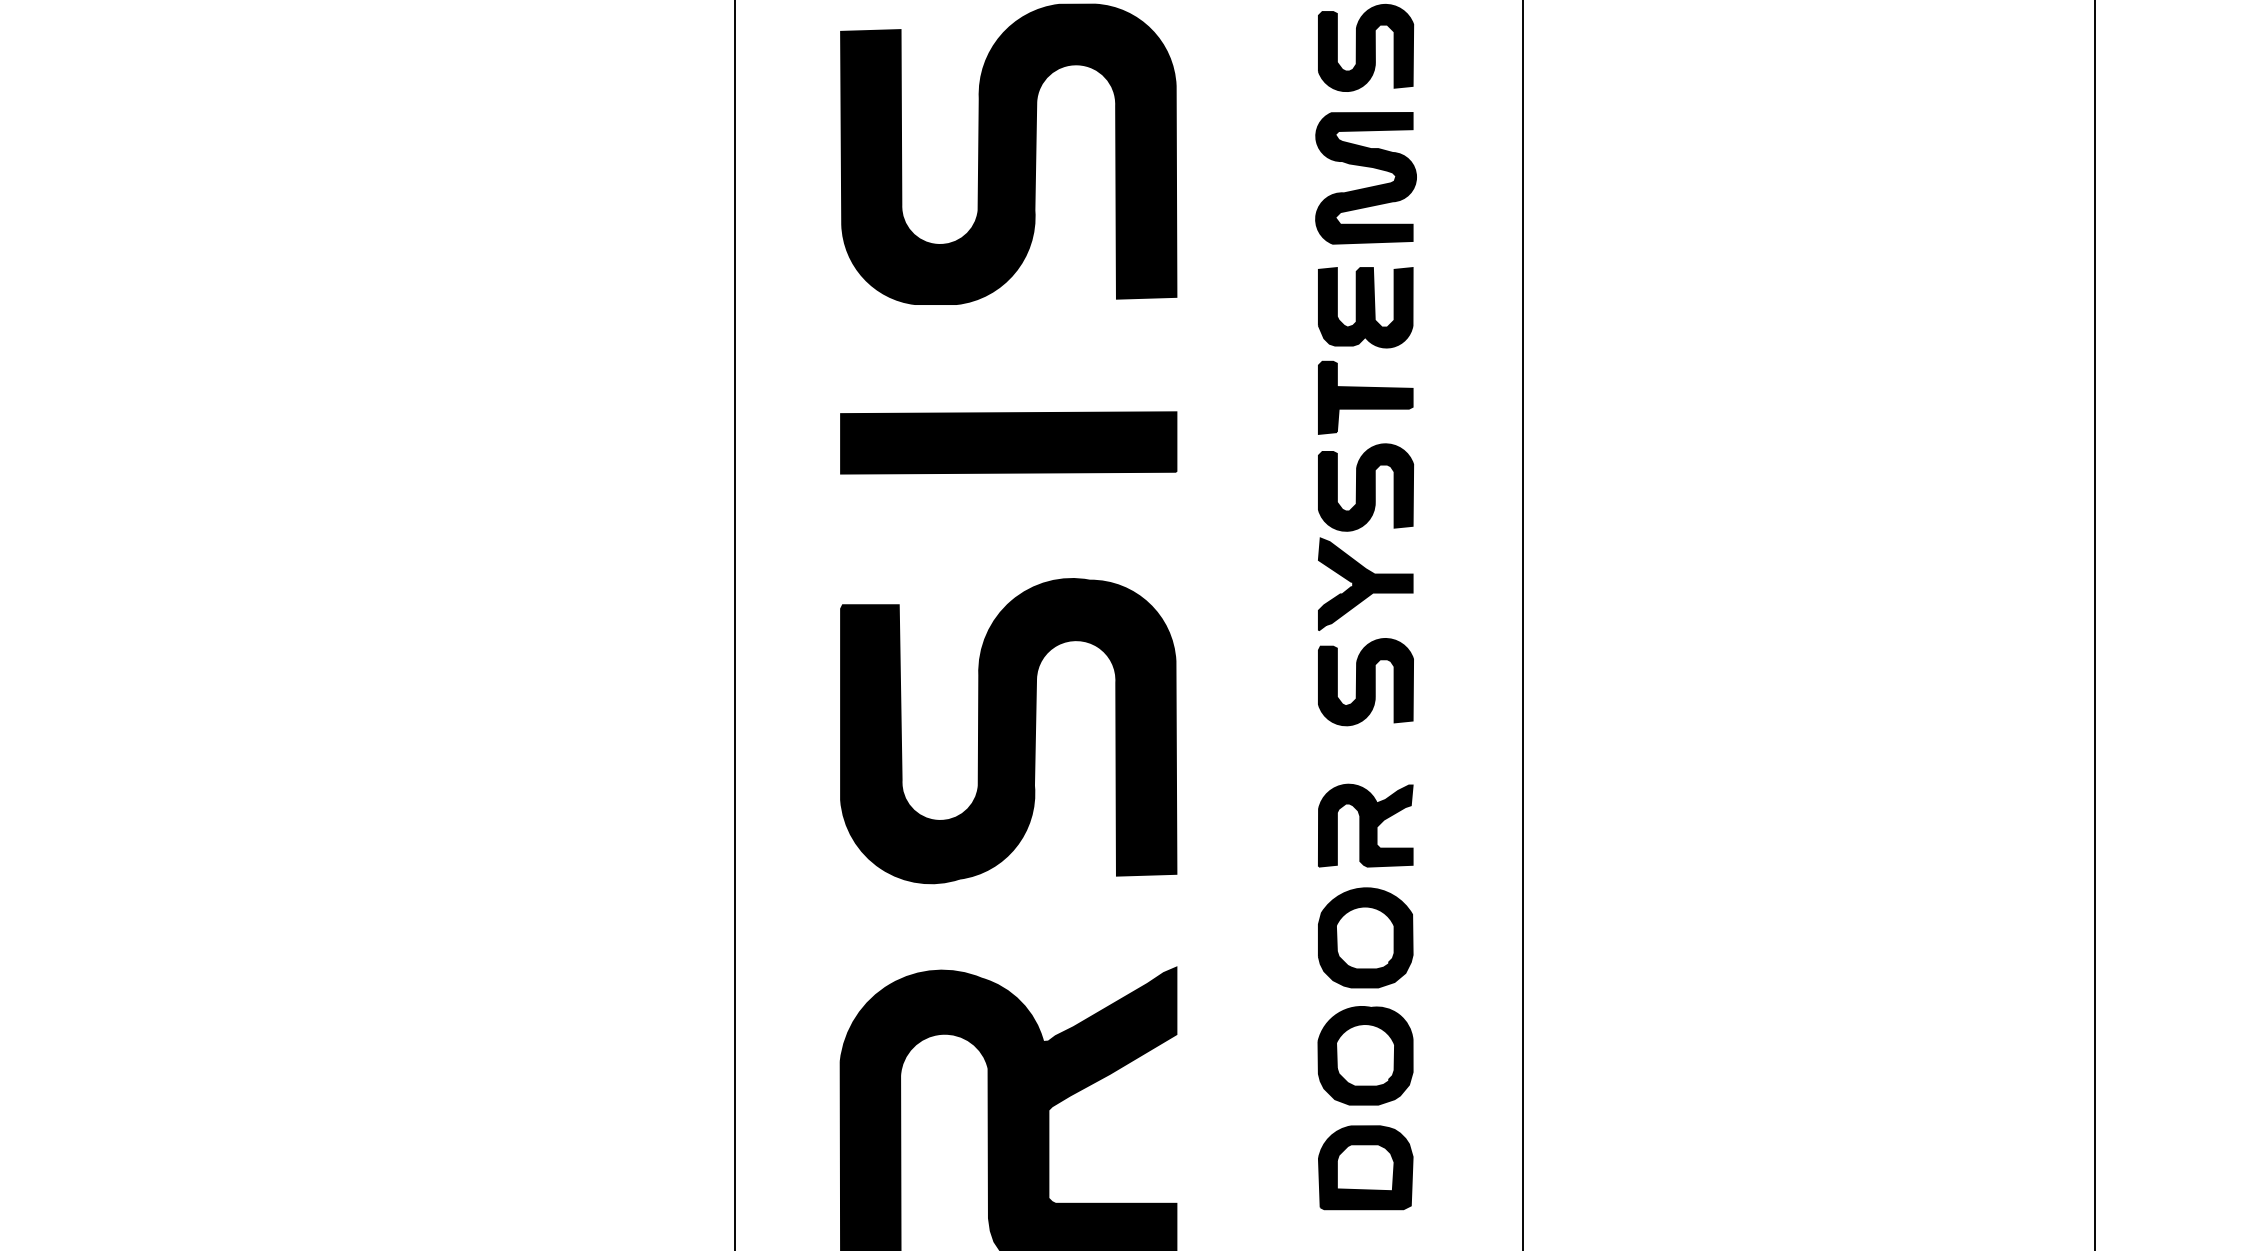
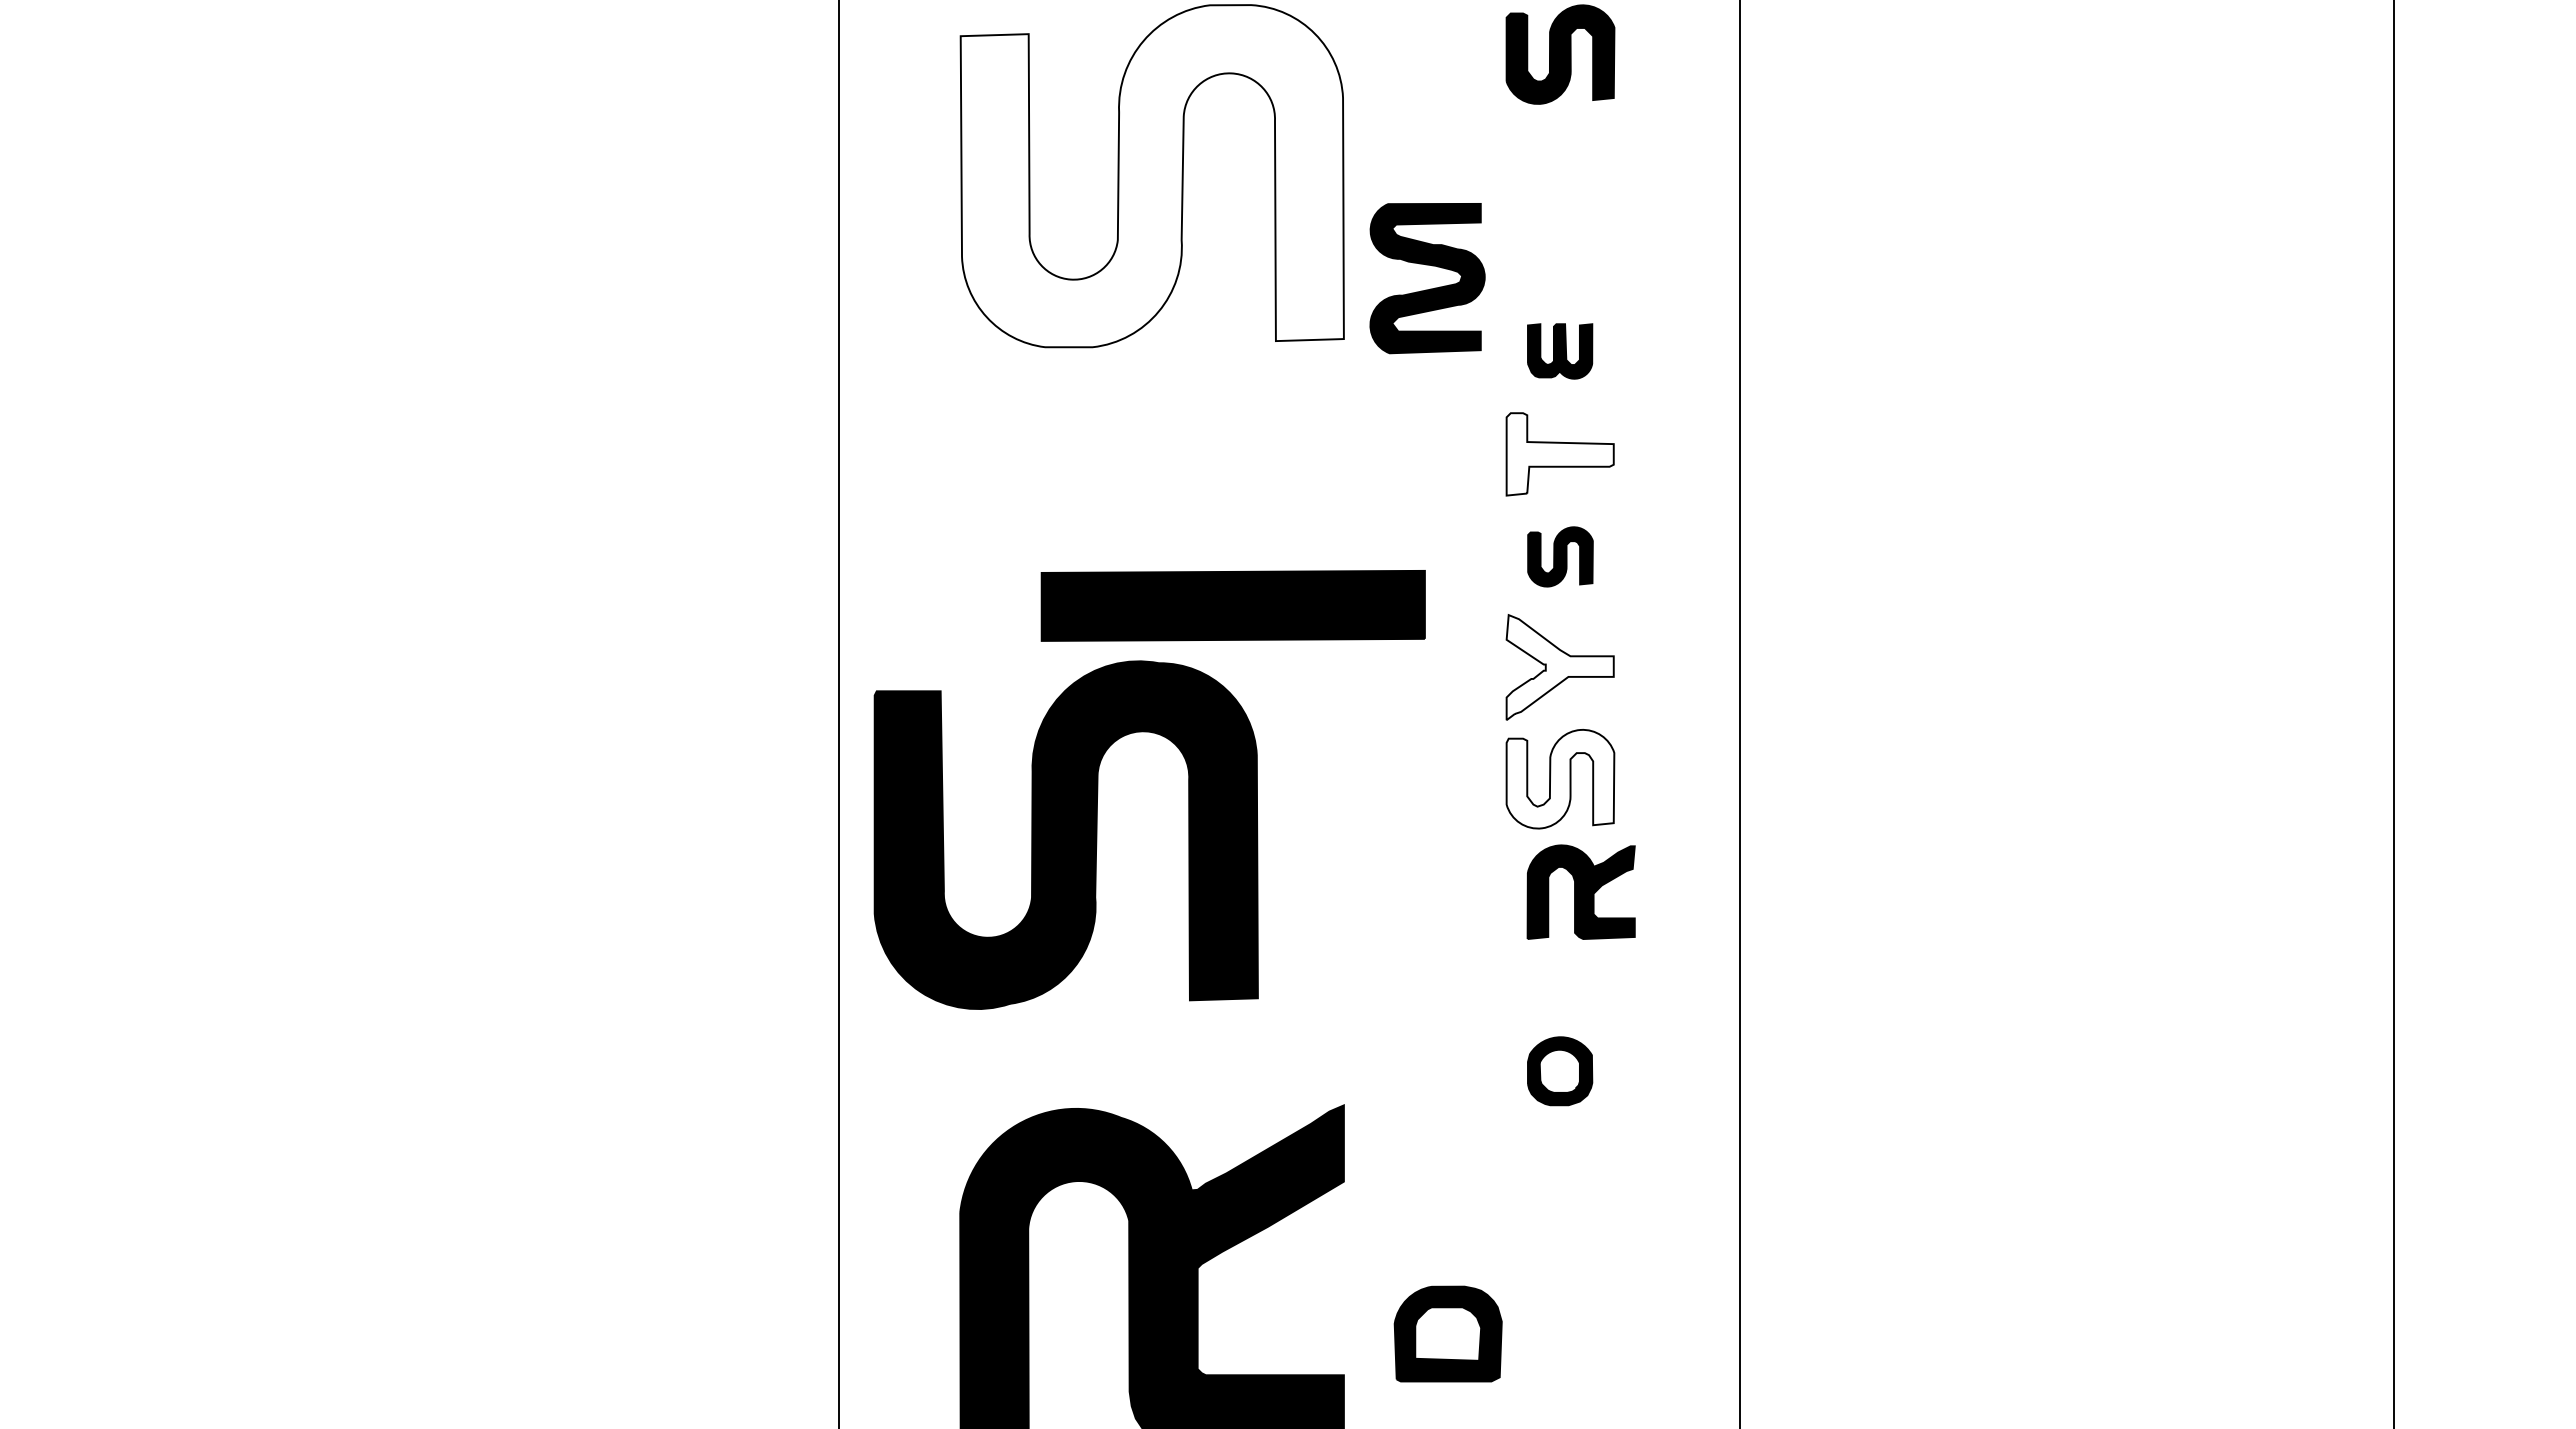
fill: (1008, 154) -> (1151, 176), removed
part: (1368, 187) -> (1430, 288), moved
part: (1365, 307) -> (1559, 351), size x0.6
fill: (1365, 397) -> (1559, 454), removed
part: (1008, 442) -> (1232, 605), moved
part: (1365, 487) -> (1560, 556), size x0.6
fill: (1365, 584) -> (1559, 667), removed
fill: (1365, 681) -> (1560, 778), removed
part: (1008, 730) -> (1065, 834), moved
part: (1365, 825) -> (1580, 891), moved
part: (1365, 937) -> (1559, 1070), size x0.6
part: (1365, 1055) -> (1559, 1205), removed
part: (1365, 1167) -> (1447, 1333), moved

